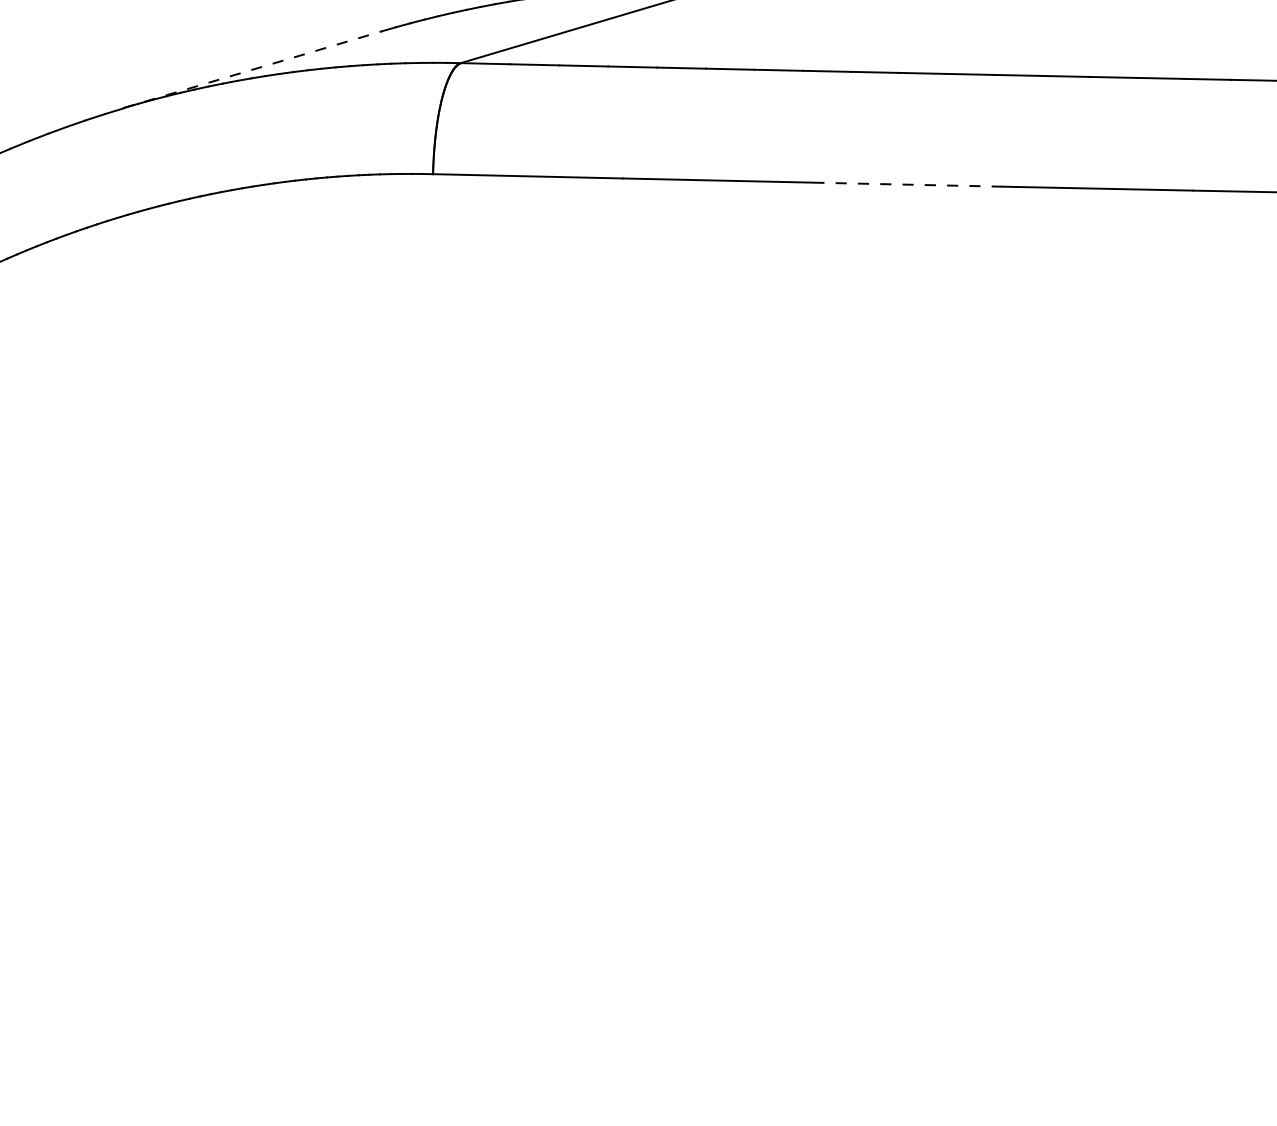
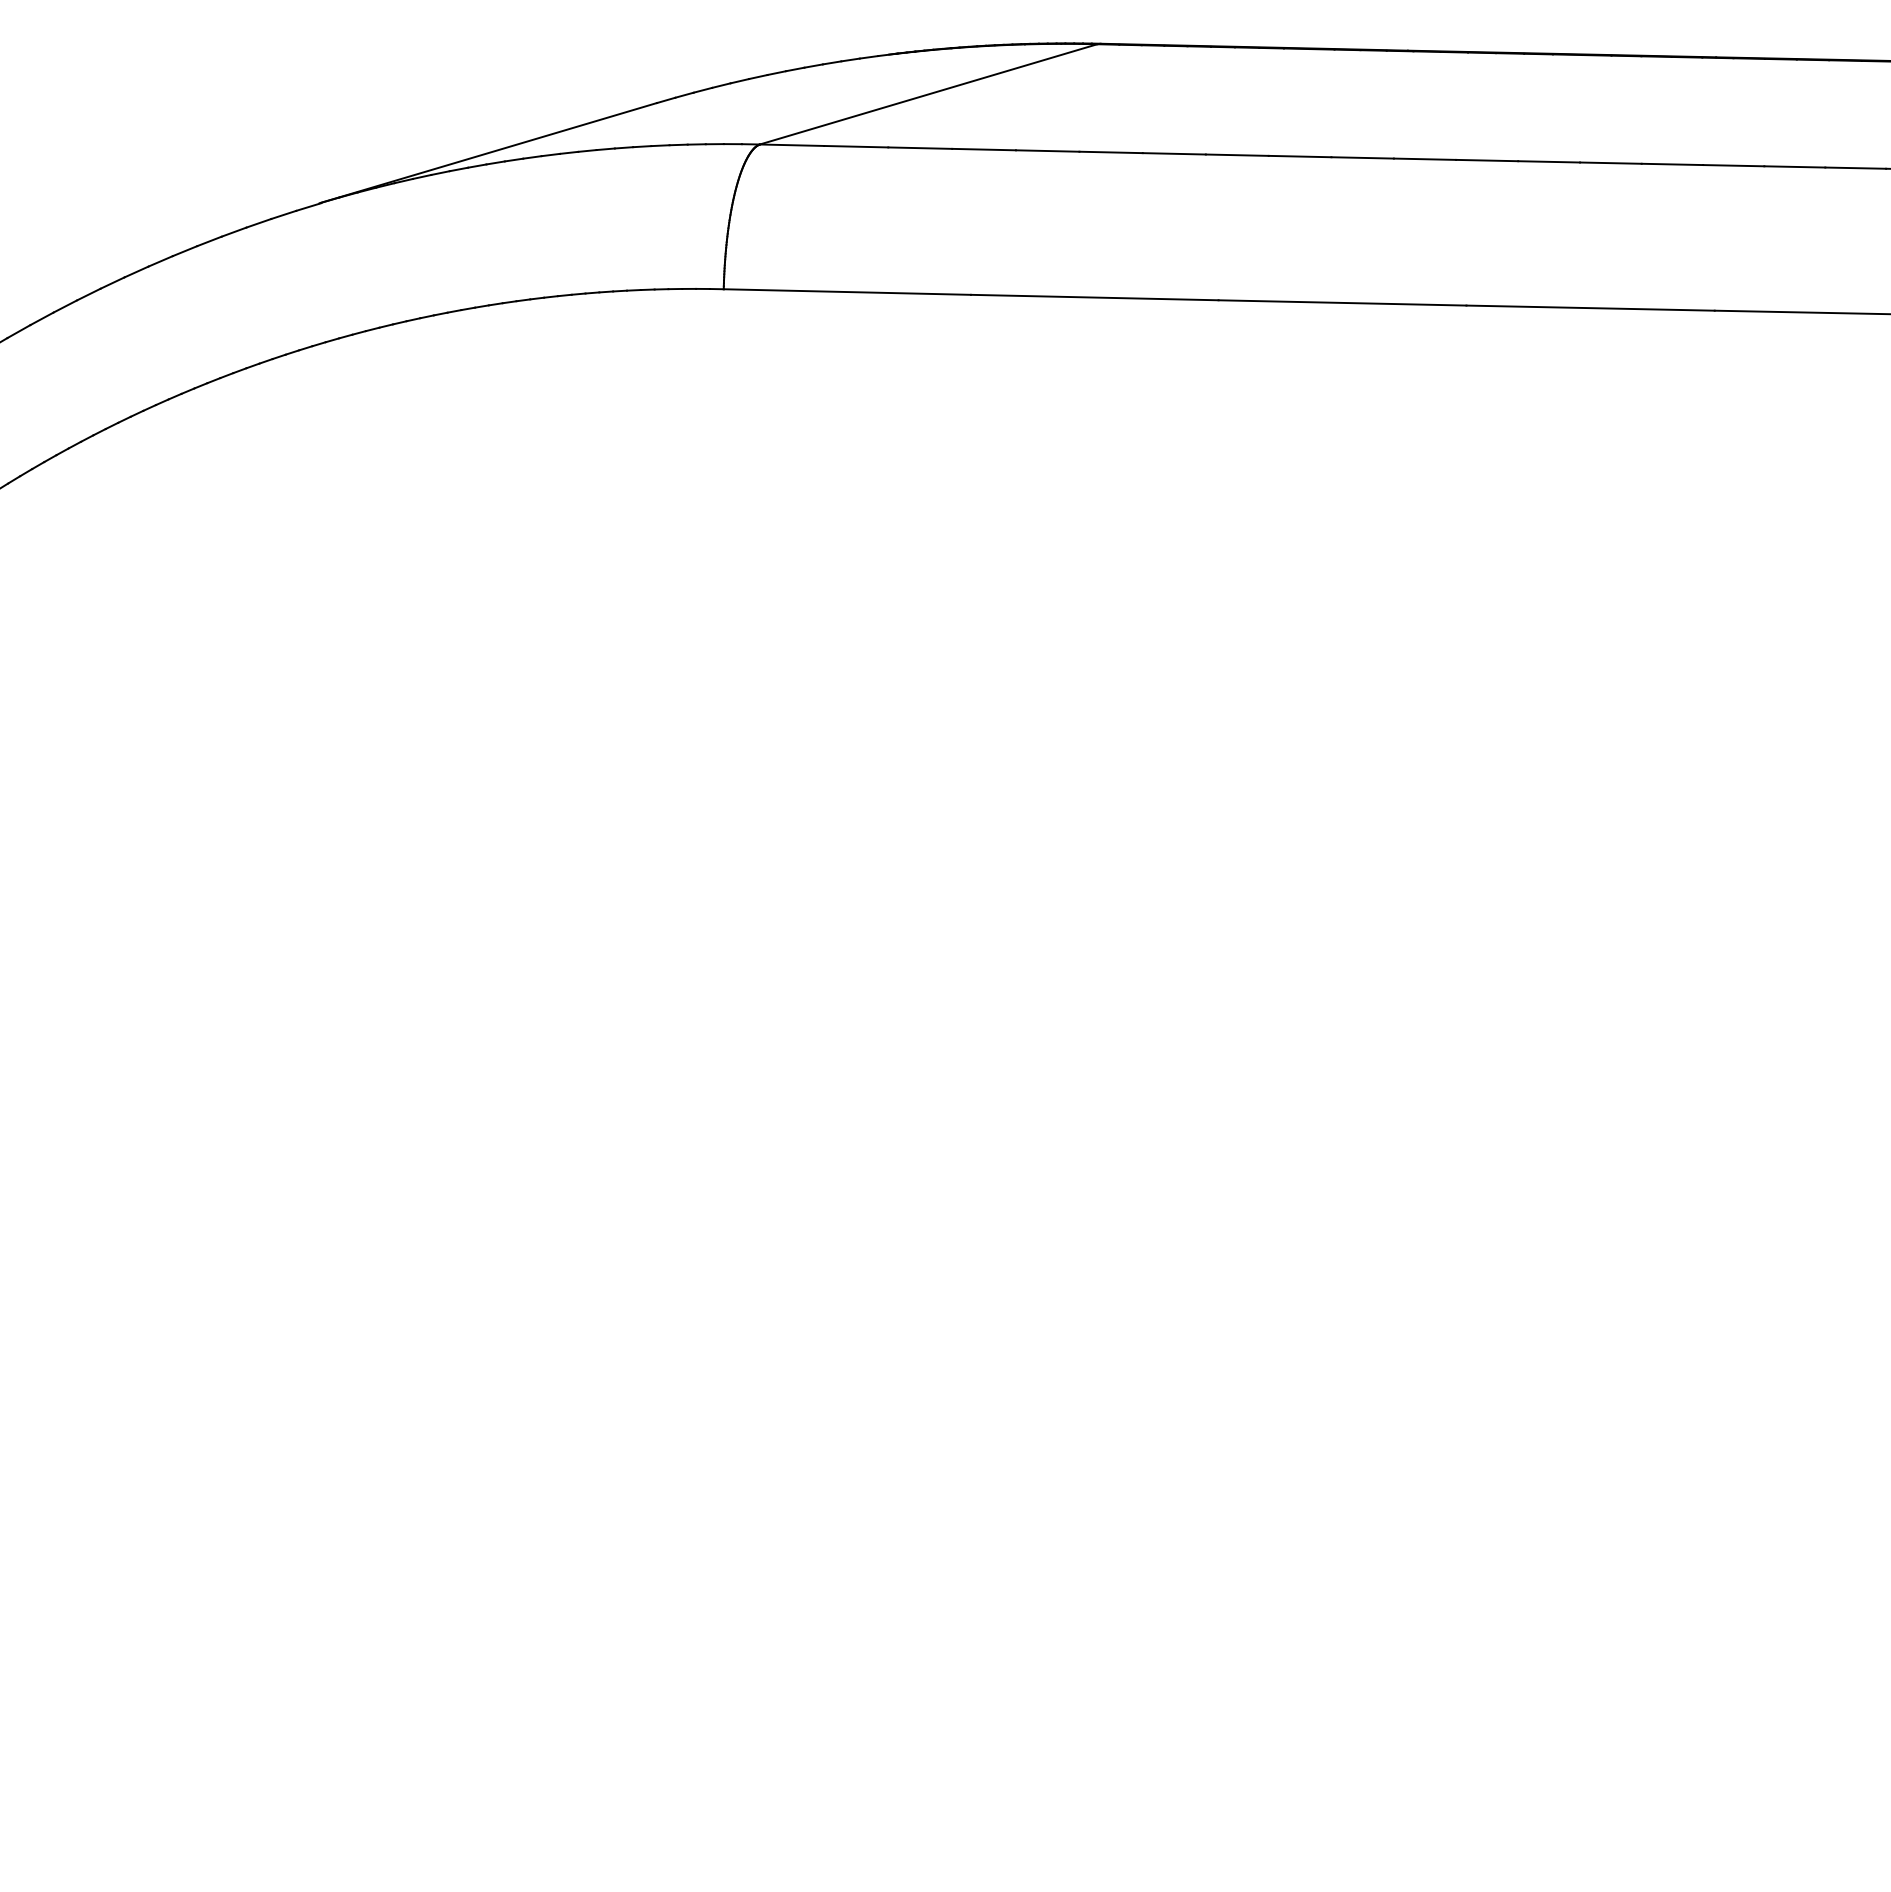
line: (252, 70) -> (488, 153), dashed -> solid
line: (907, 184) -> (1342, 302), dashed -> solid

